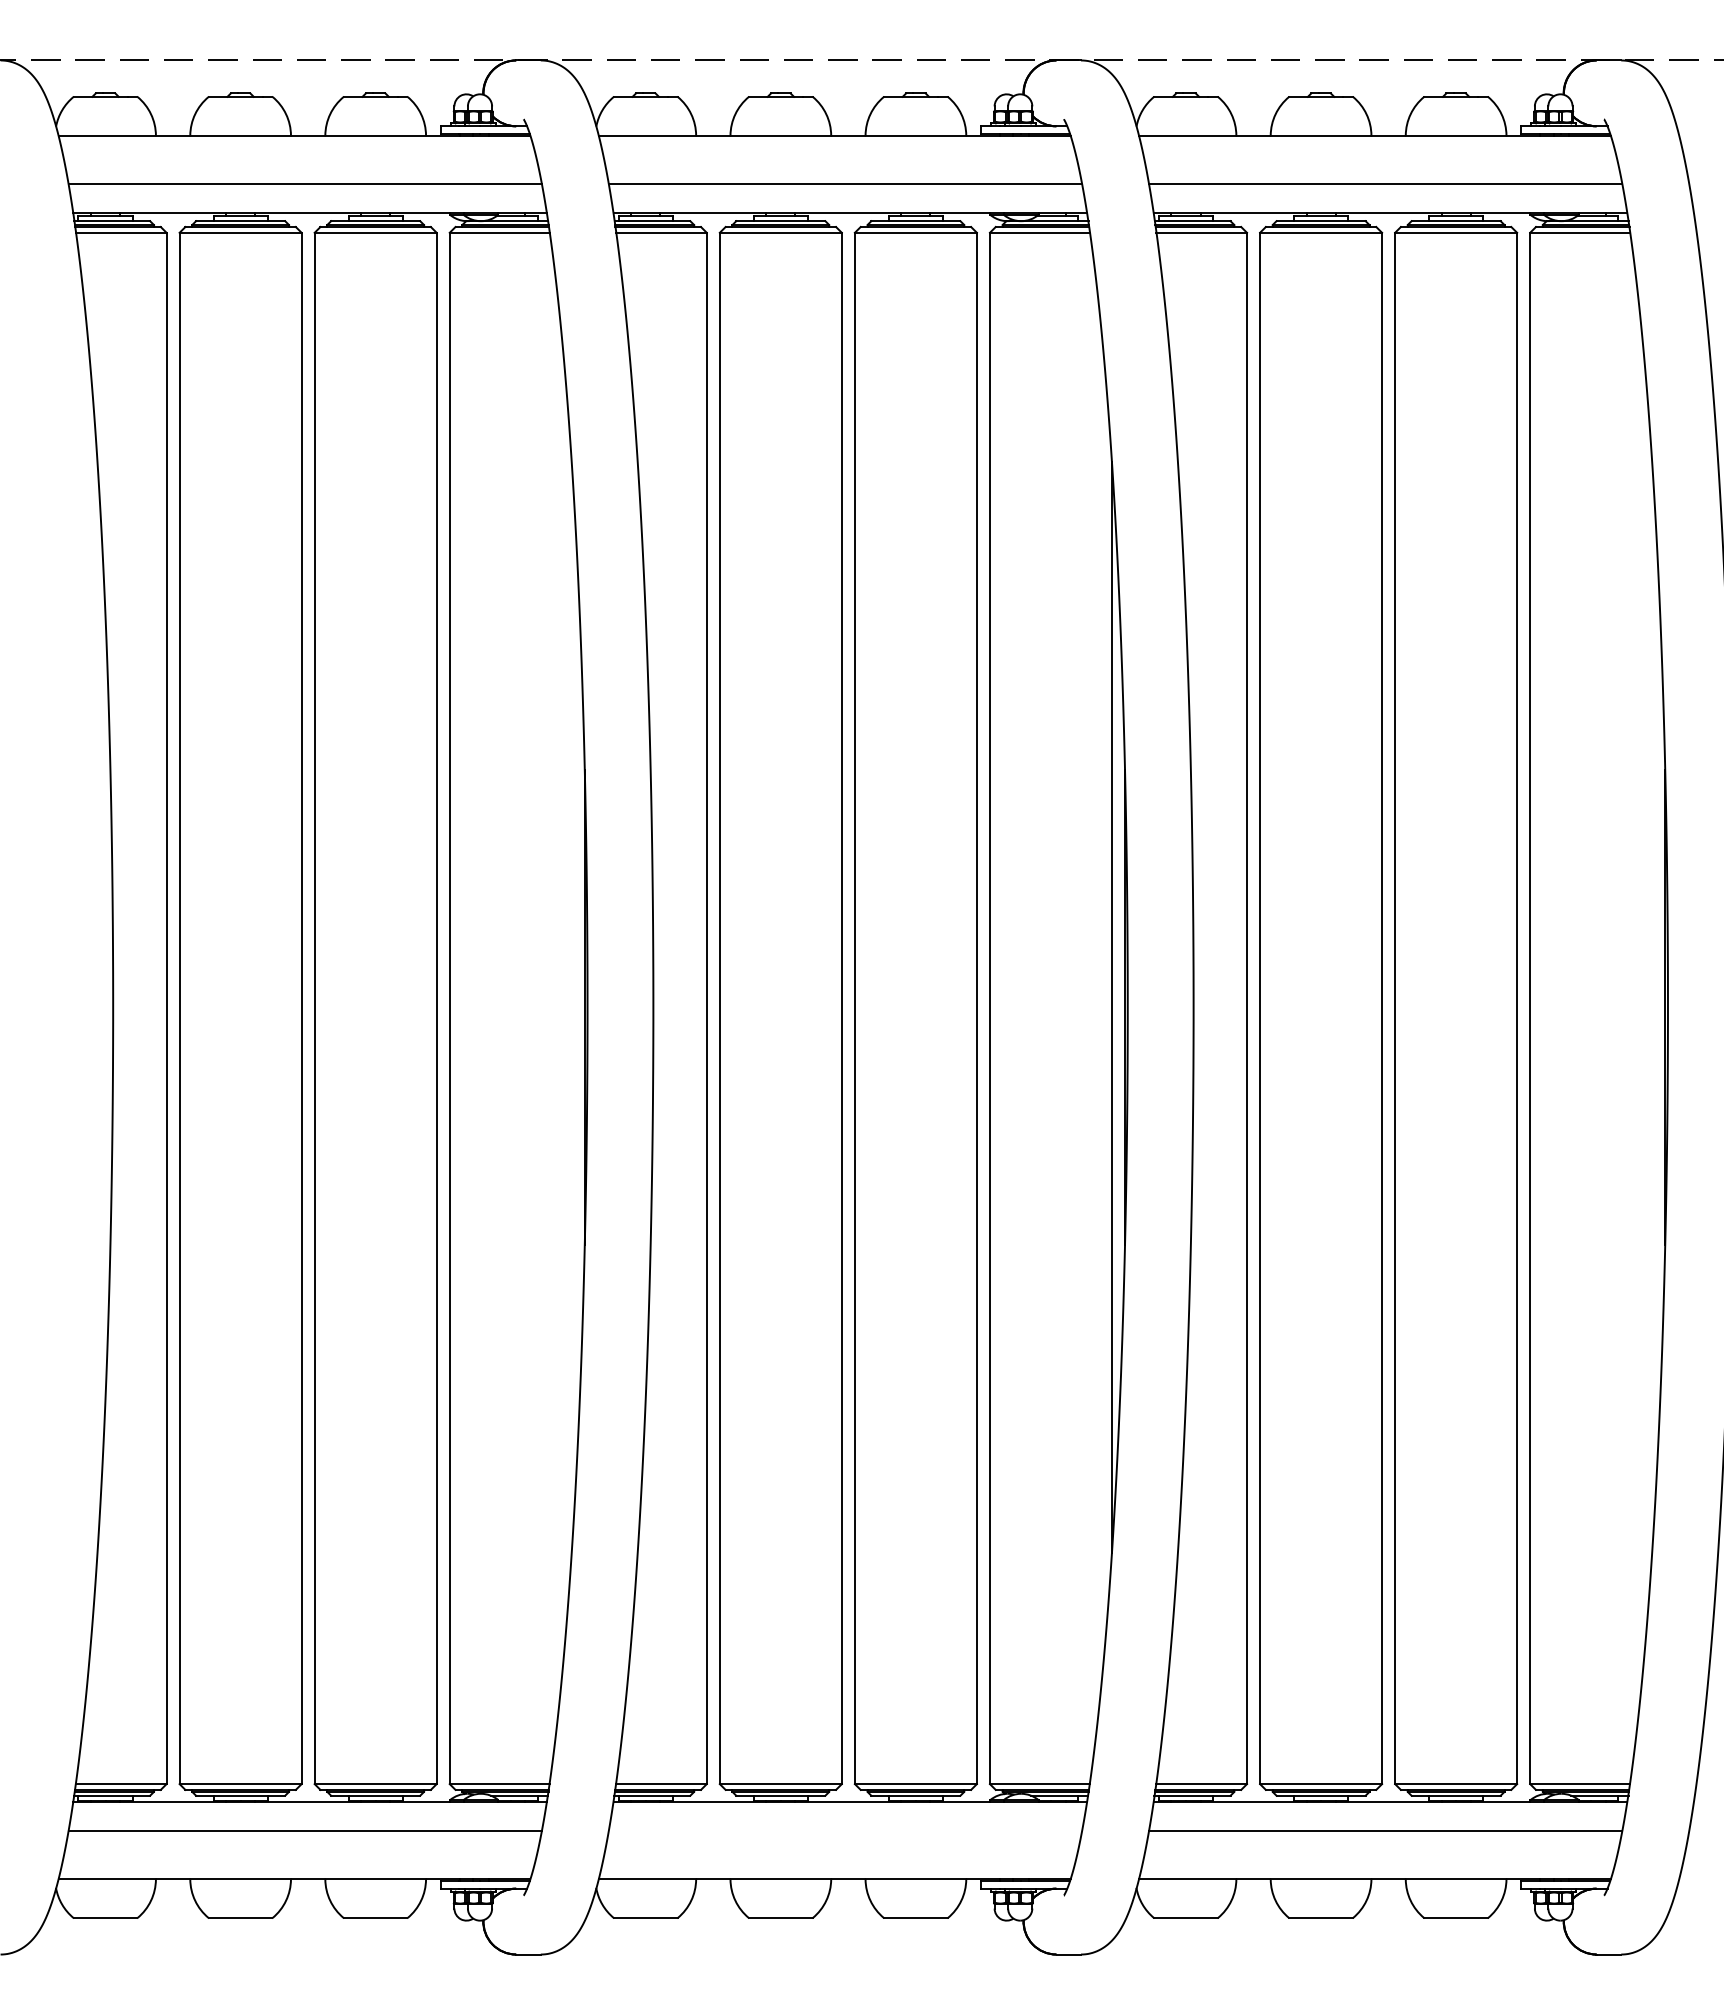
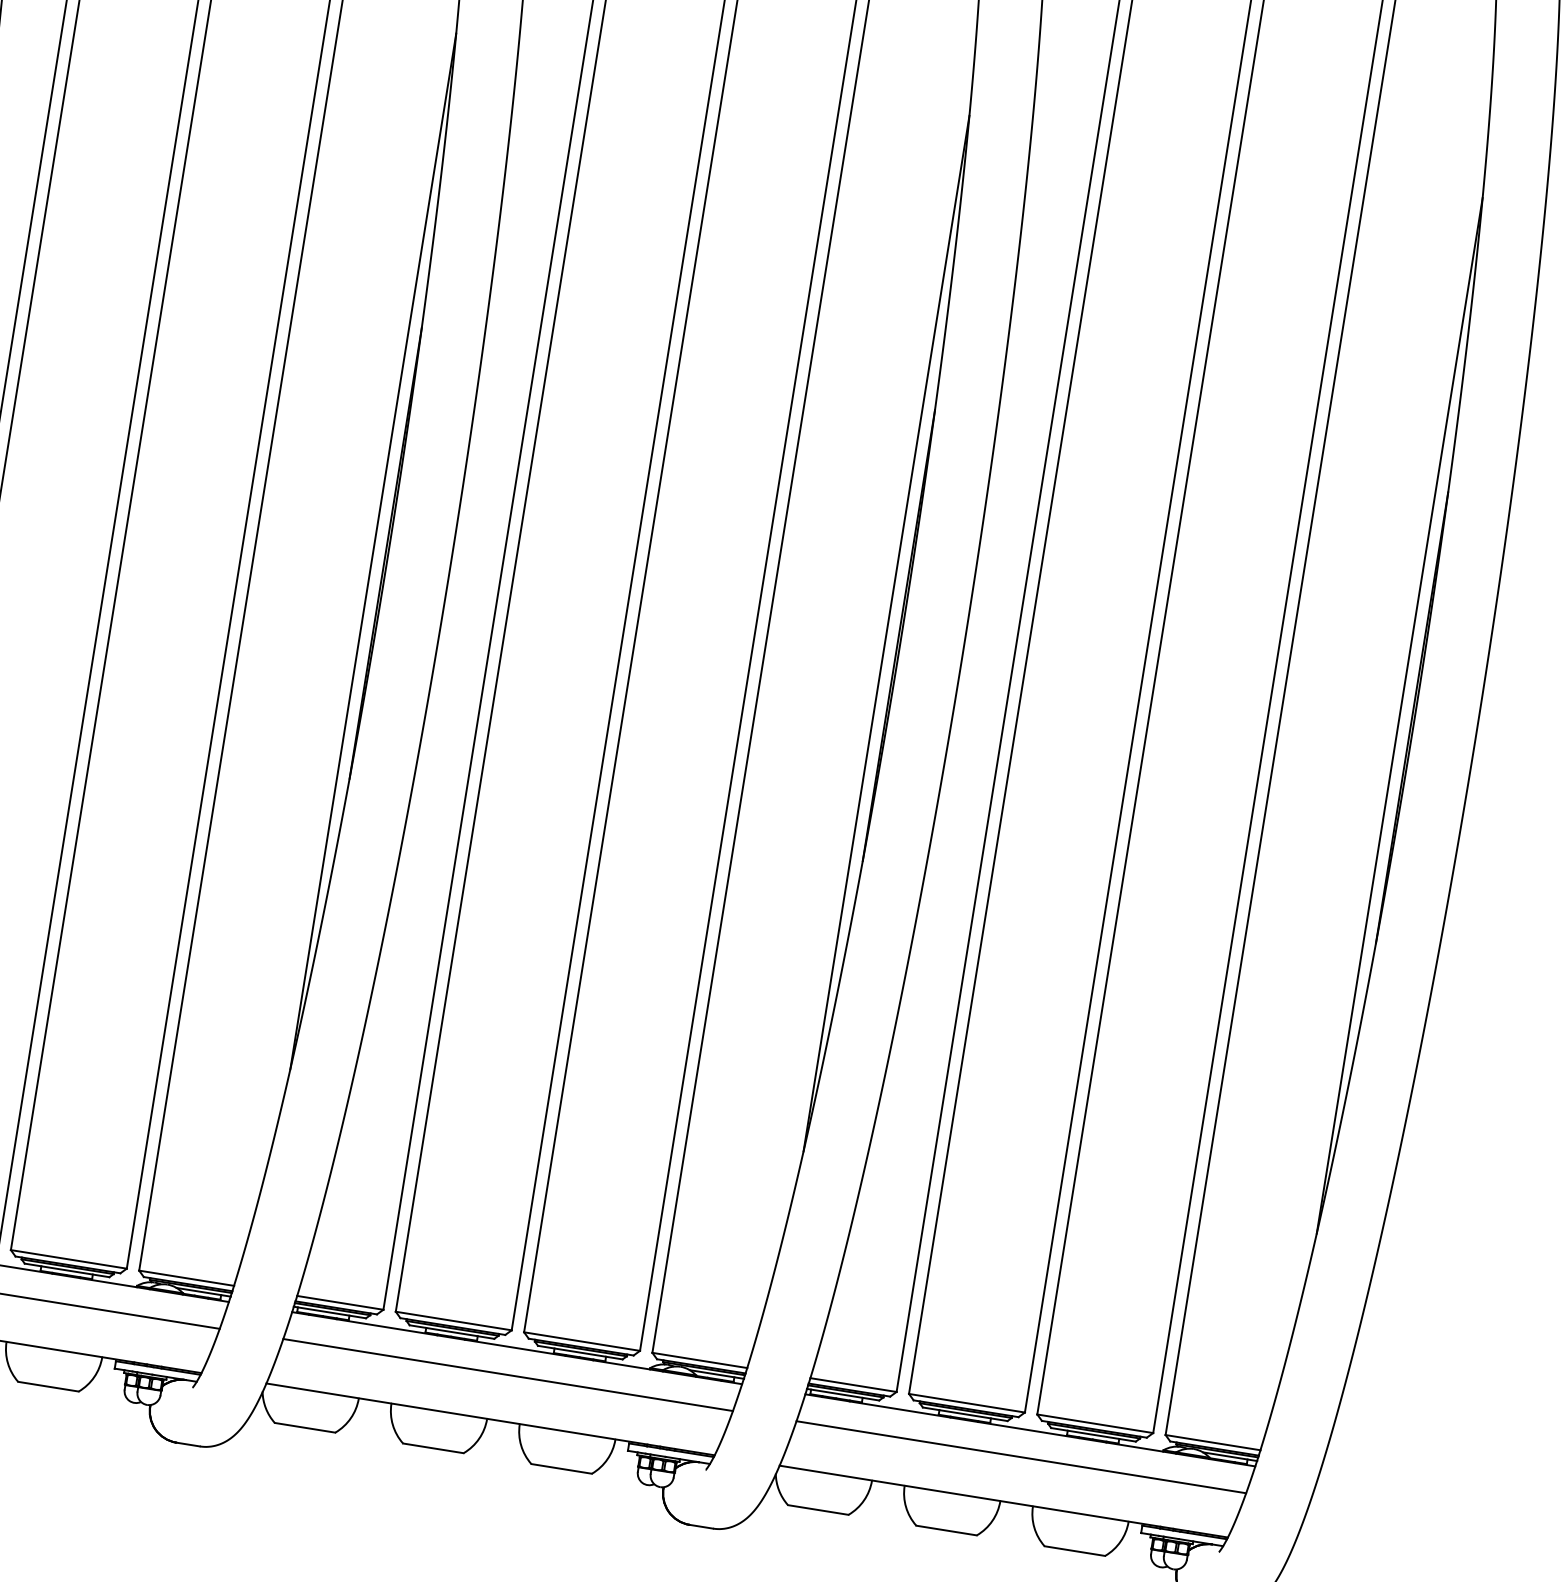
line: (571, 1007) -> (373, 551), added
line: (1652, 1007) -> (1399, 715), added
line: (845, 1830) -> (508, 1374), added

